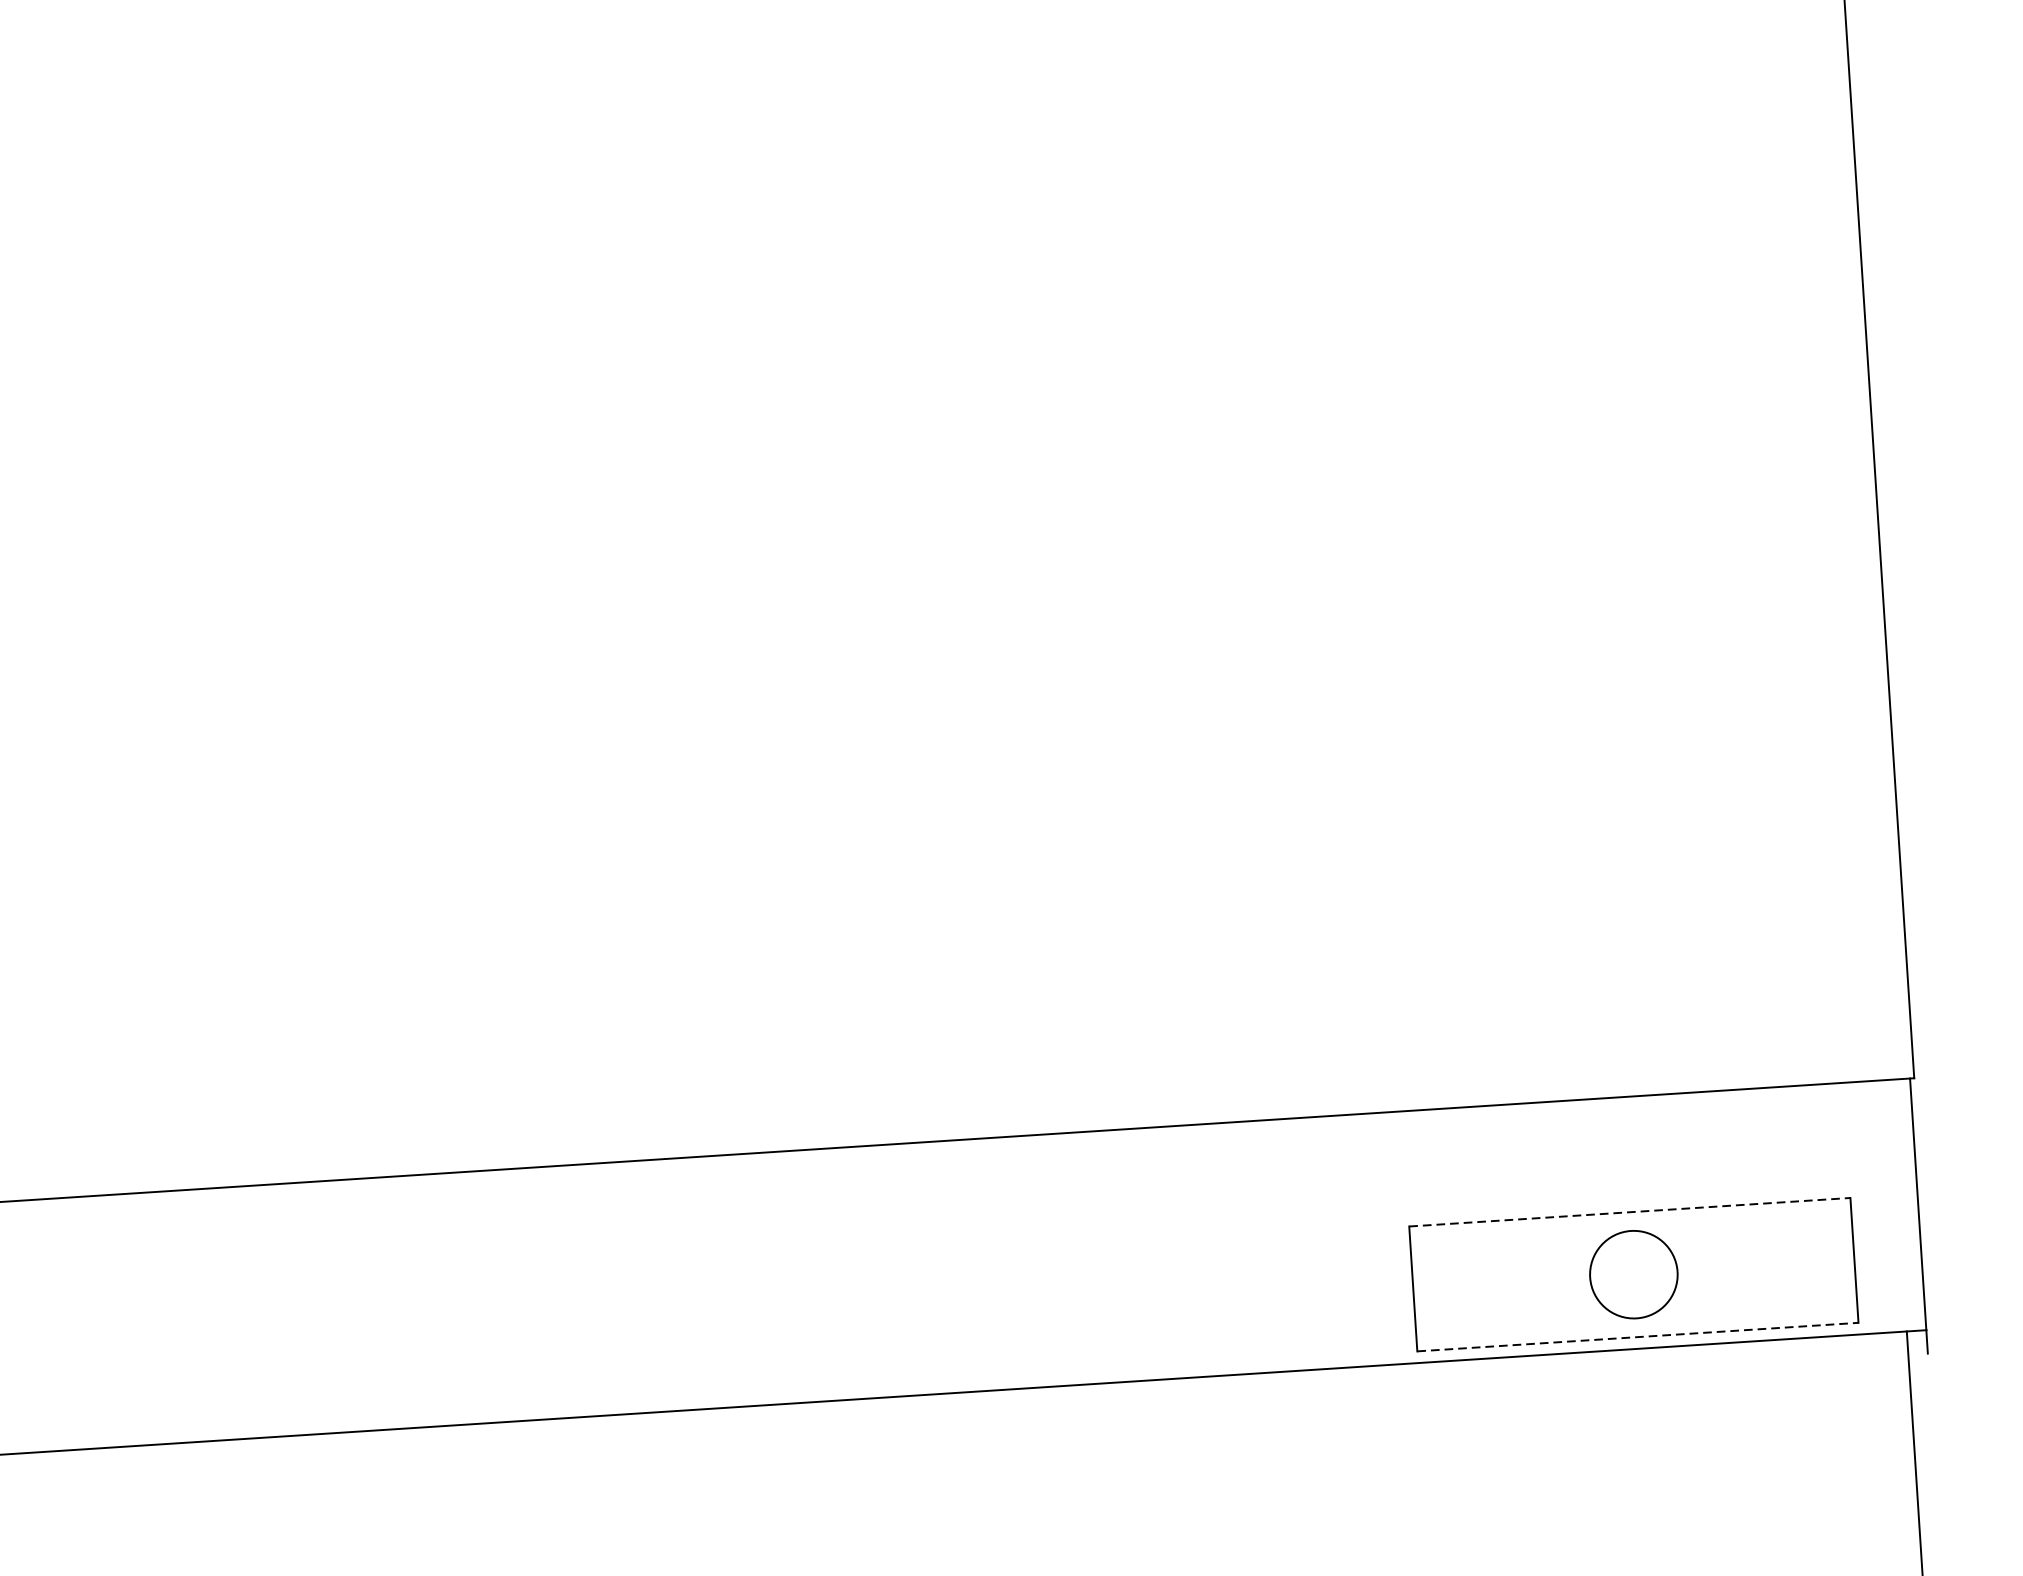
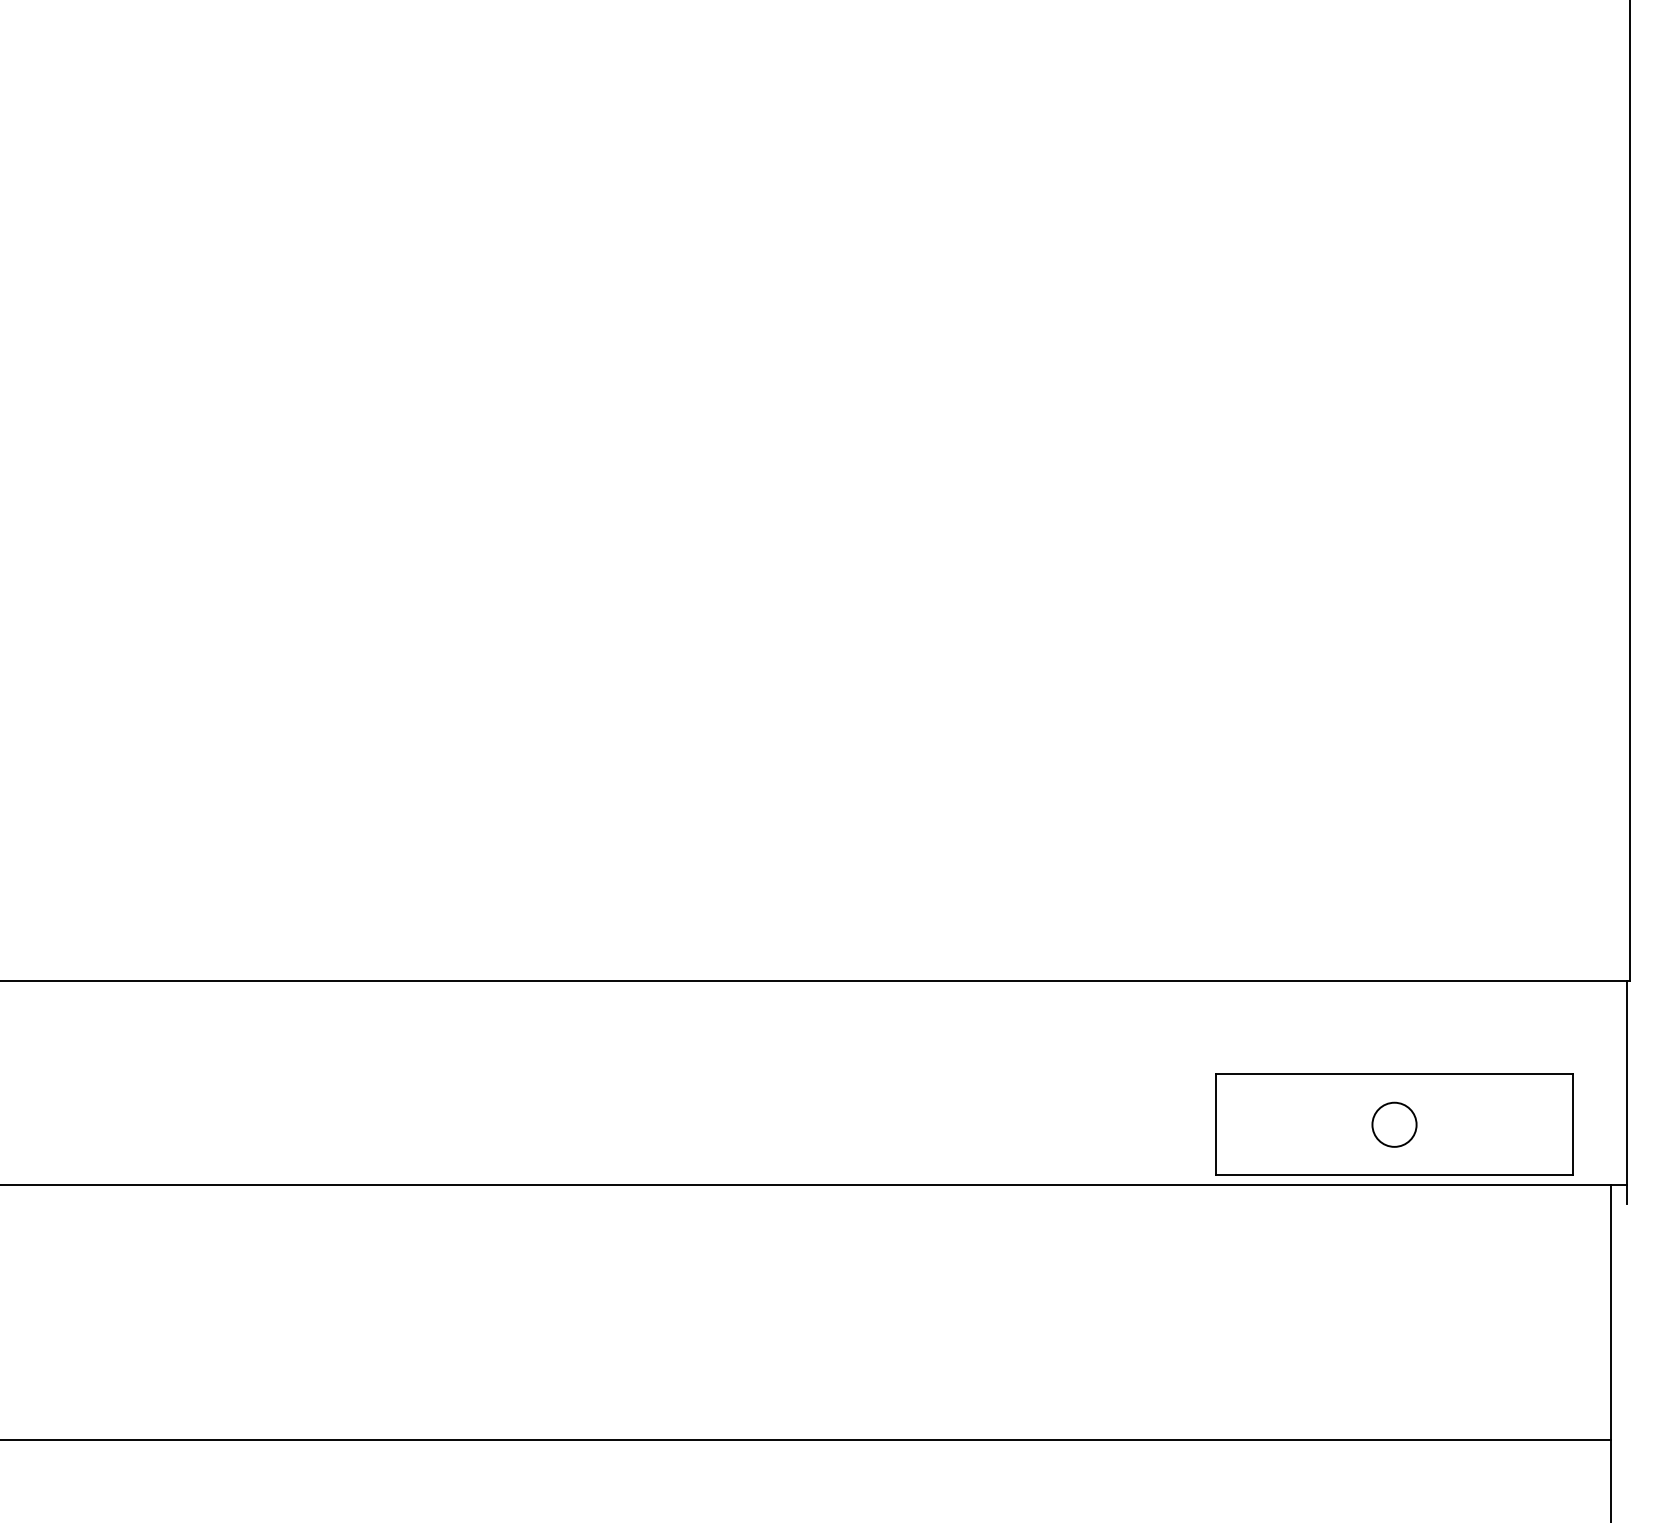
line: (1631, 1212) -> (1395, 1074), dashed -> solid
circle: (1633, 1274) -> (1394, 1124), size x0.62
line: (1639, 1337) -> (1395, 1175), dashed -> solid

